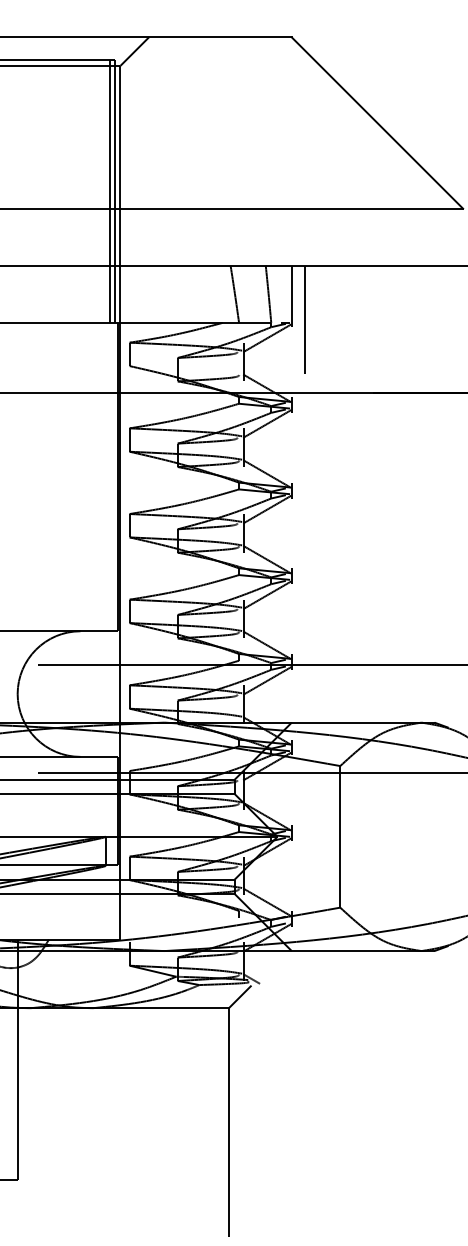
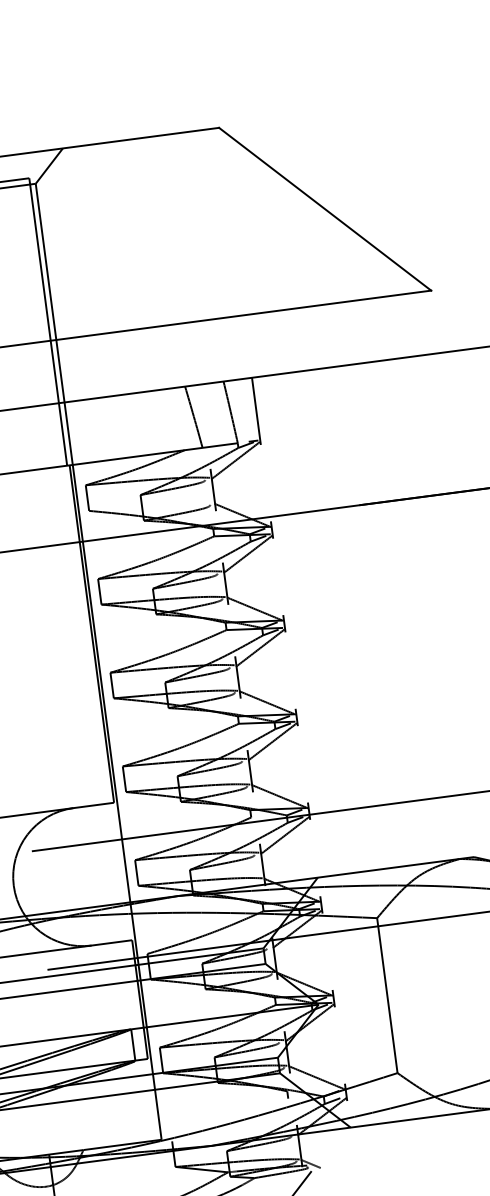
line: (110, 191) -> (42, 322), removed
line: (305, 319) -> (274, 434), removed

